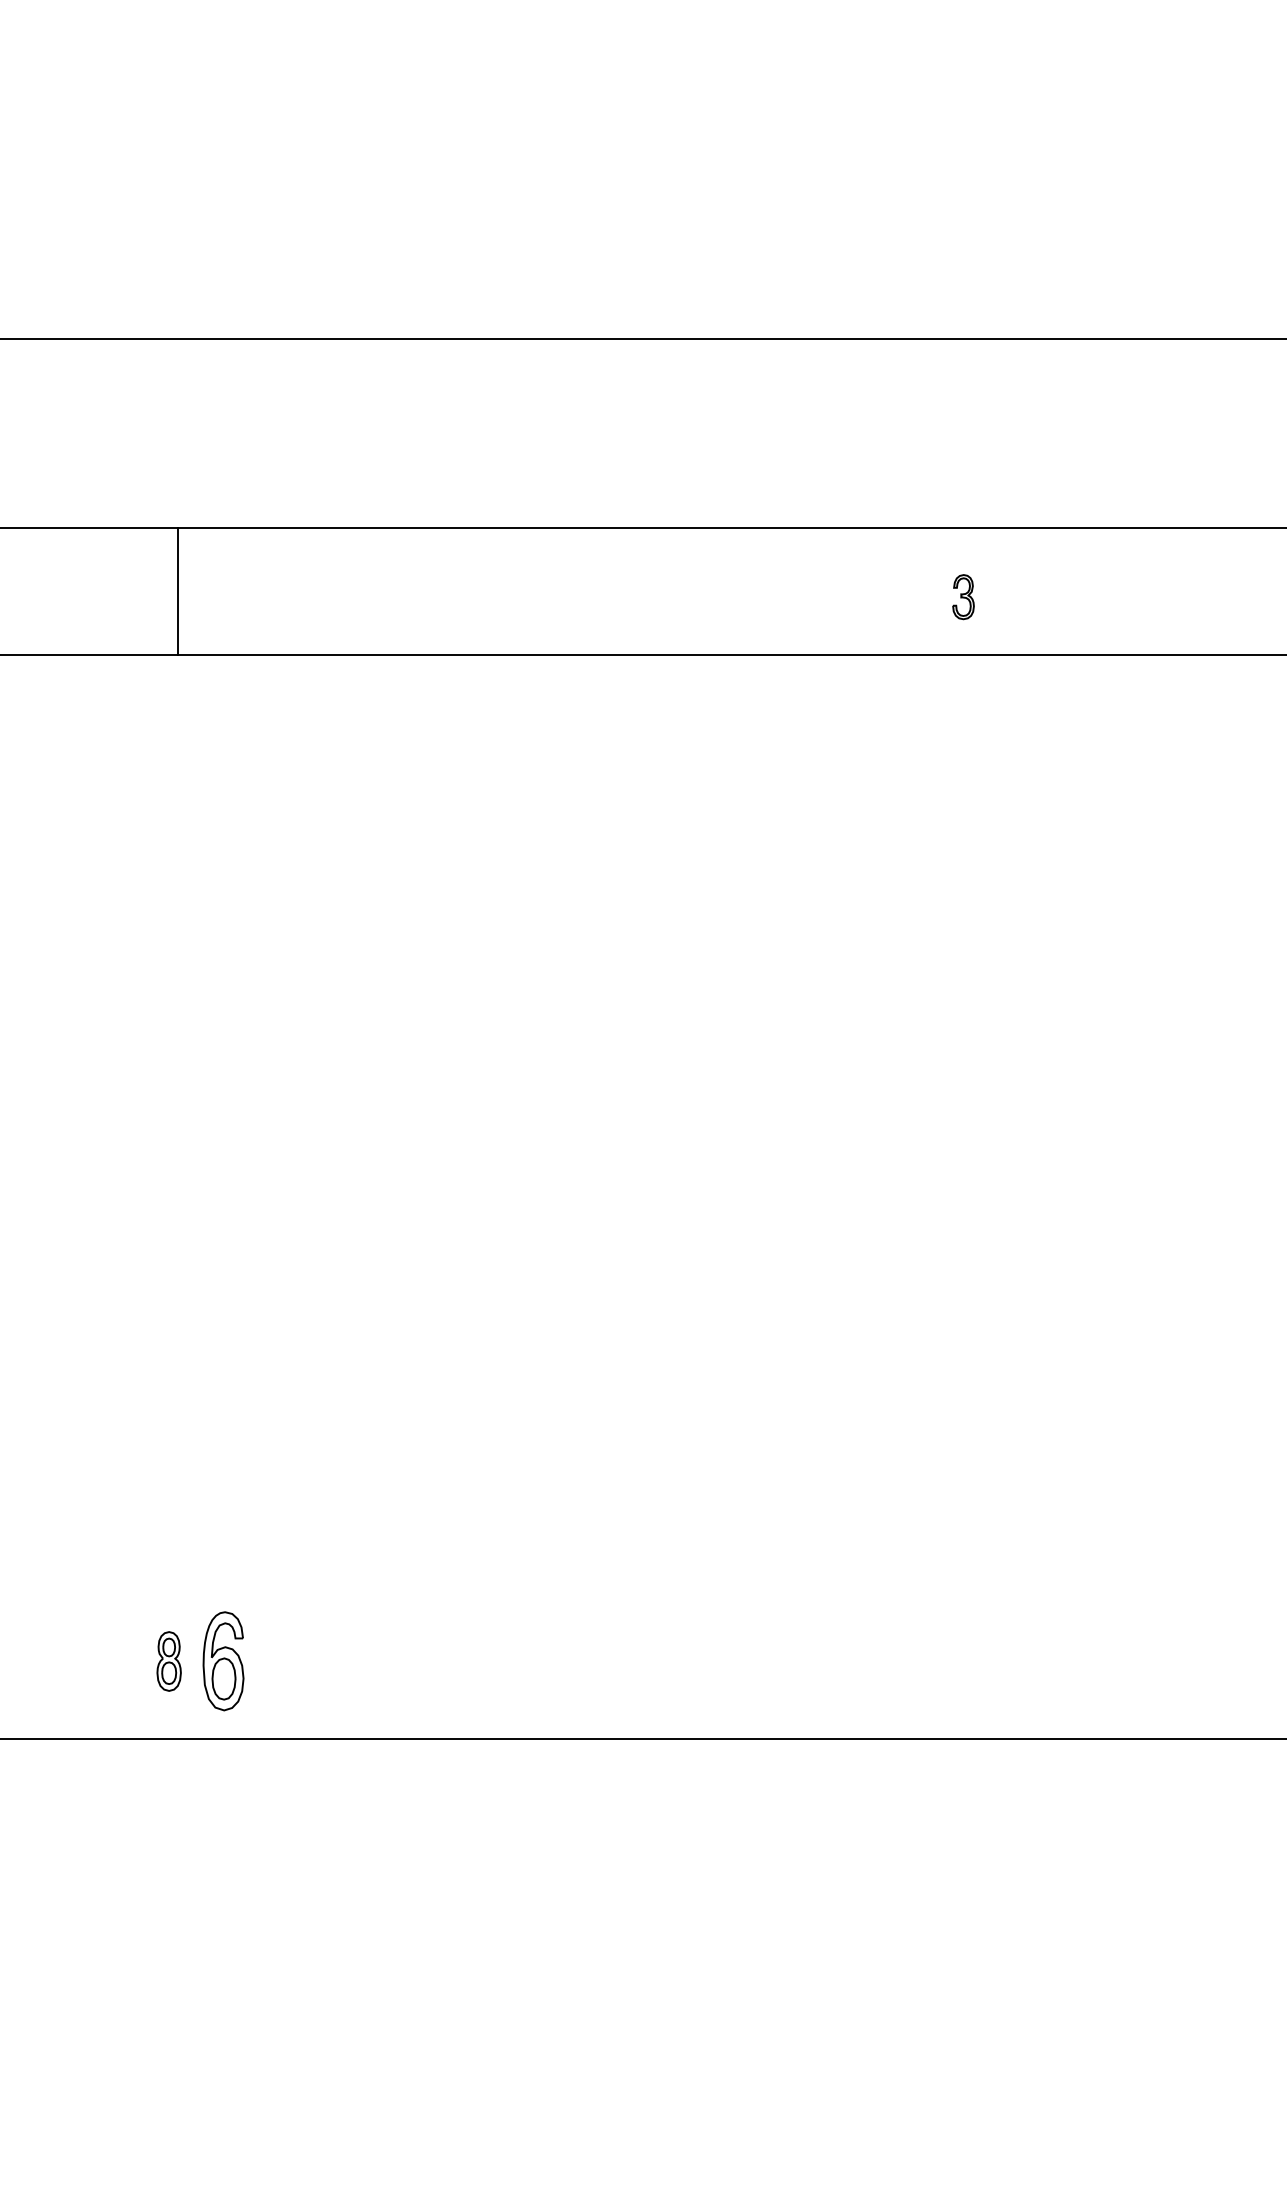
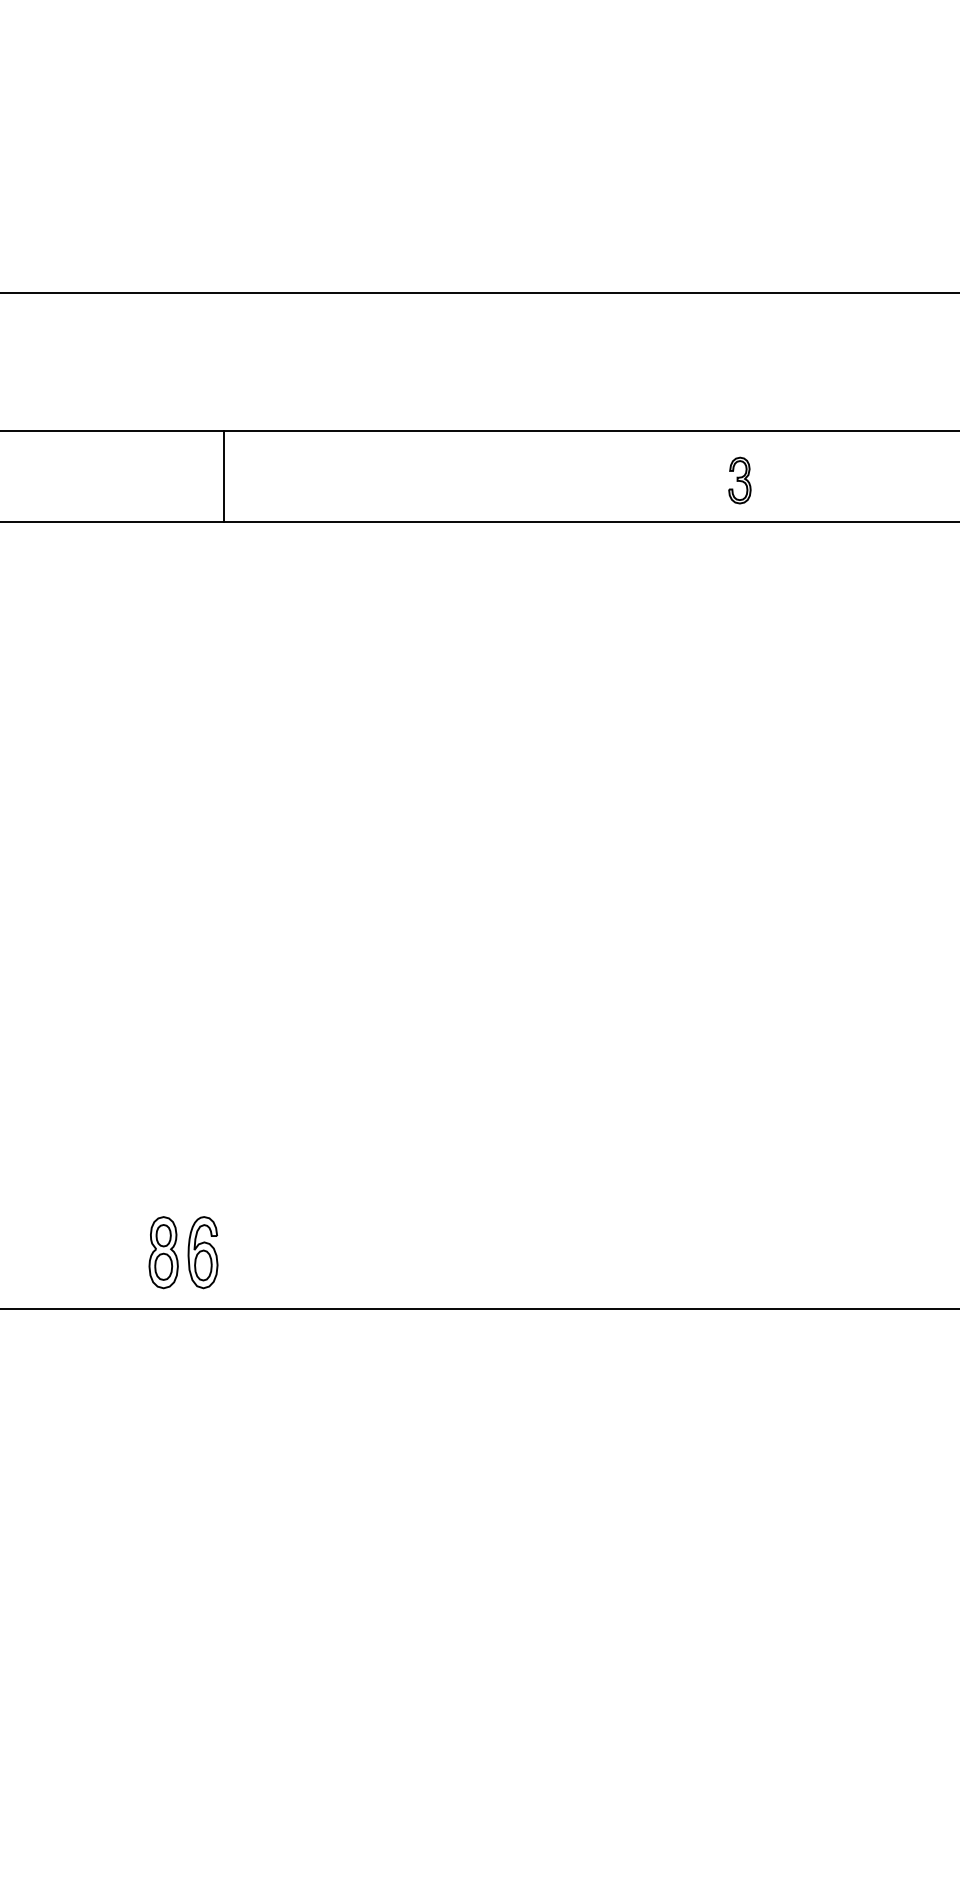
line: (178, 591) -> (224, 476), moved
part: (962, 597) -> (739, 480), size x1.43
part: (169, 1661) -> (163, 1252), size x1.67

